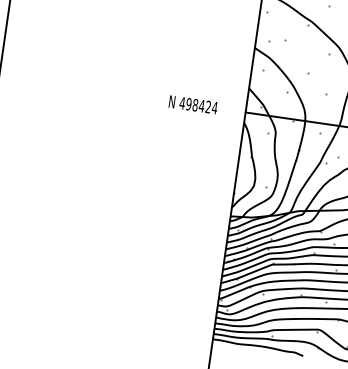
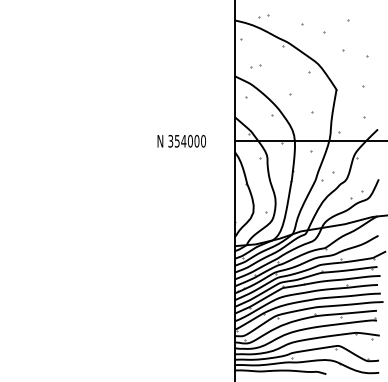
part: (276, 41) -> (255, 66), size x0.62
text: (199, 104) -> (187, 140), 498424 -> 354000

